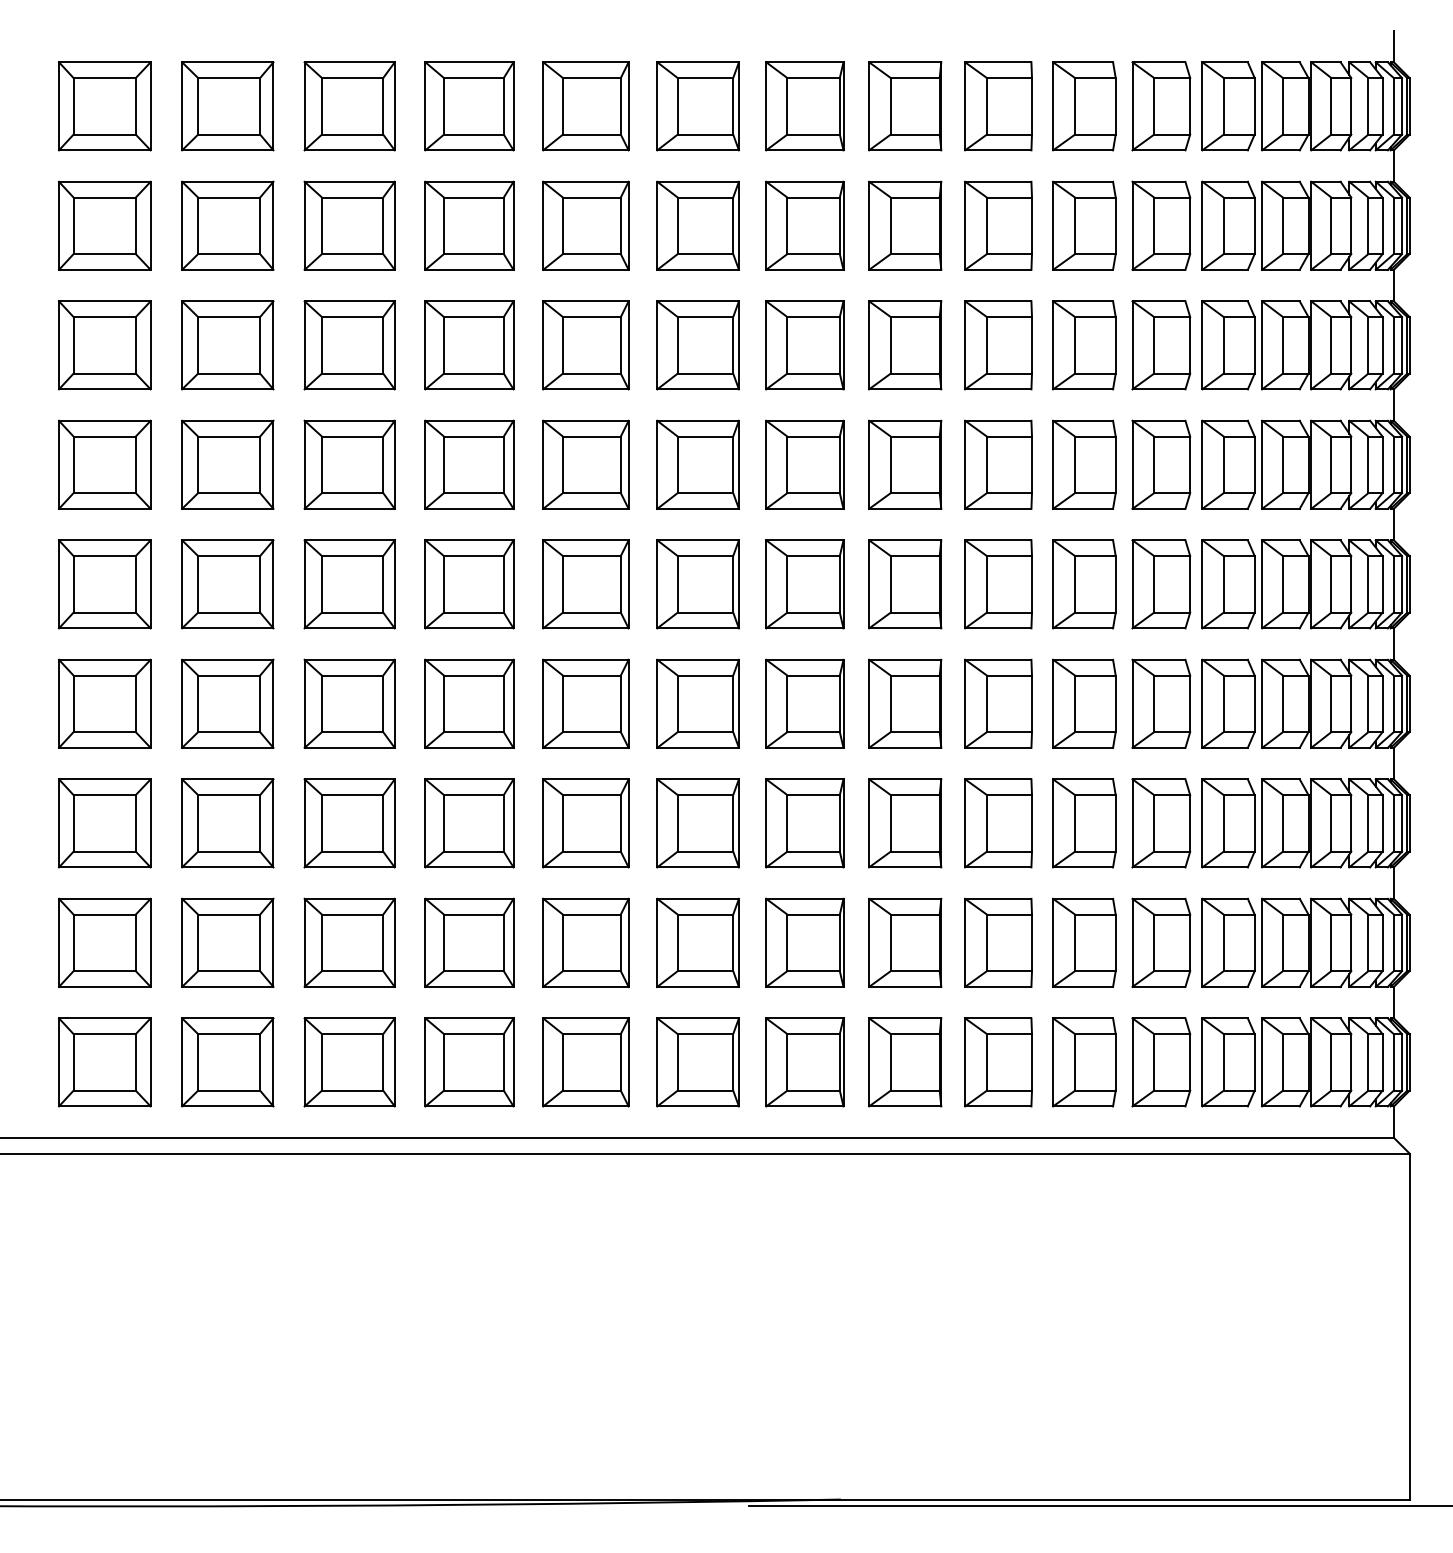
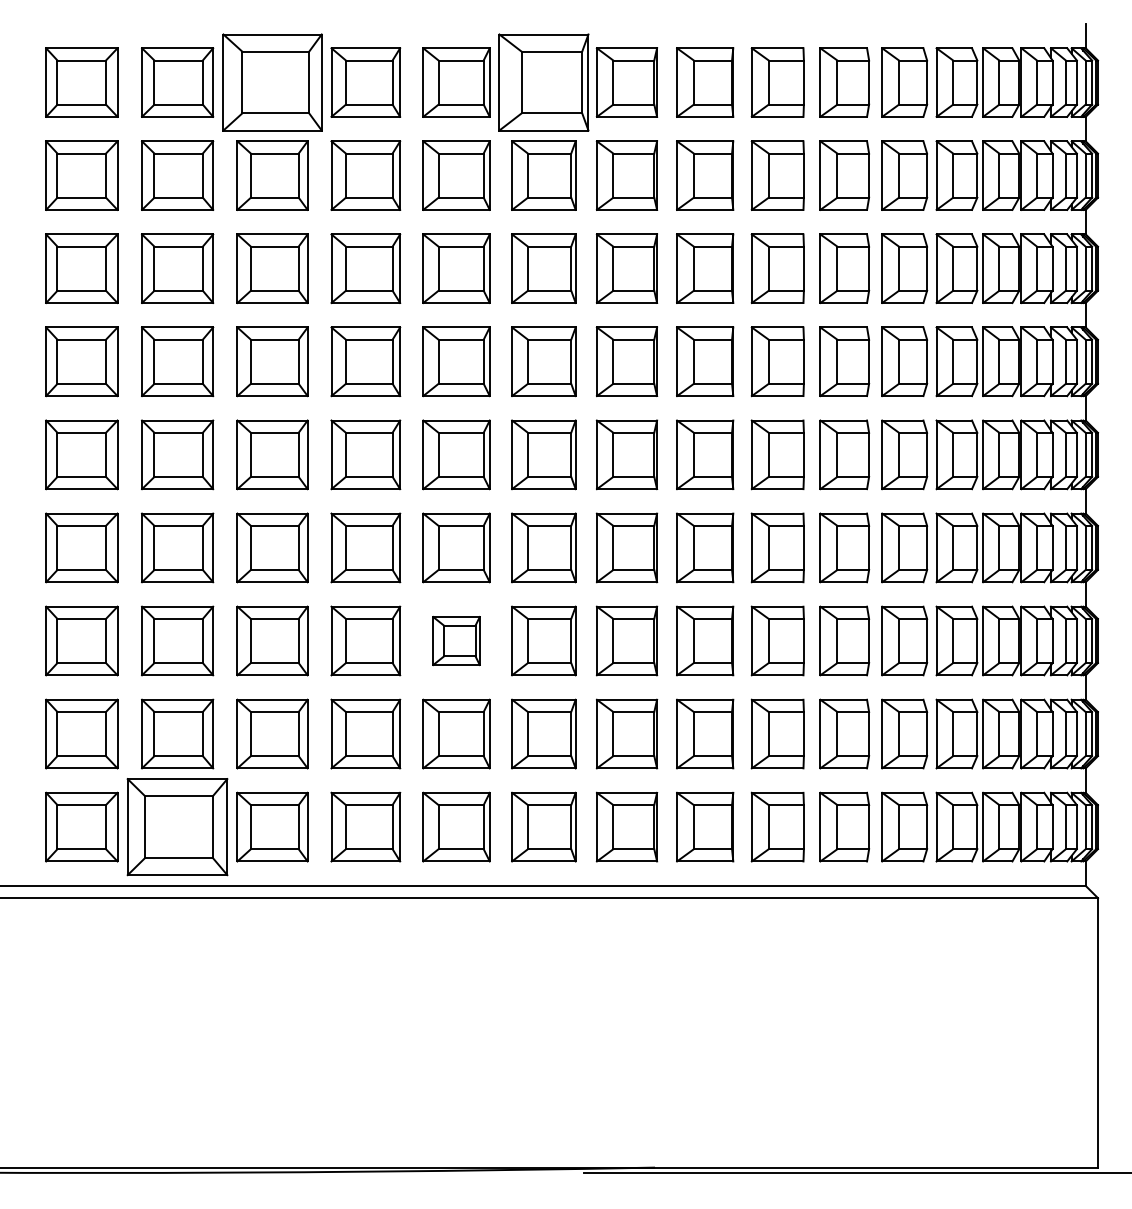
part: (349, 106) -> (272, 82), size x1.4
part: (697, 106) -> (543, 82), size x1.4
part: (585, 823) -> (456, 641), size x0.7
part: (227, 1062) -> (177, 827), size x1.4

